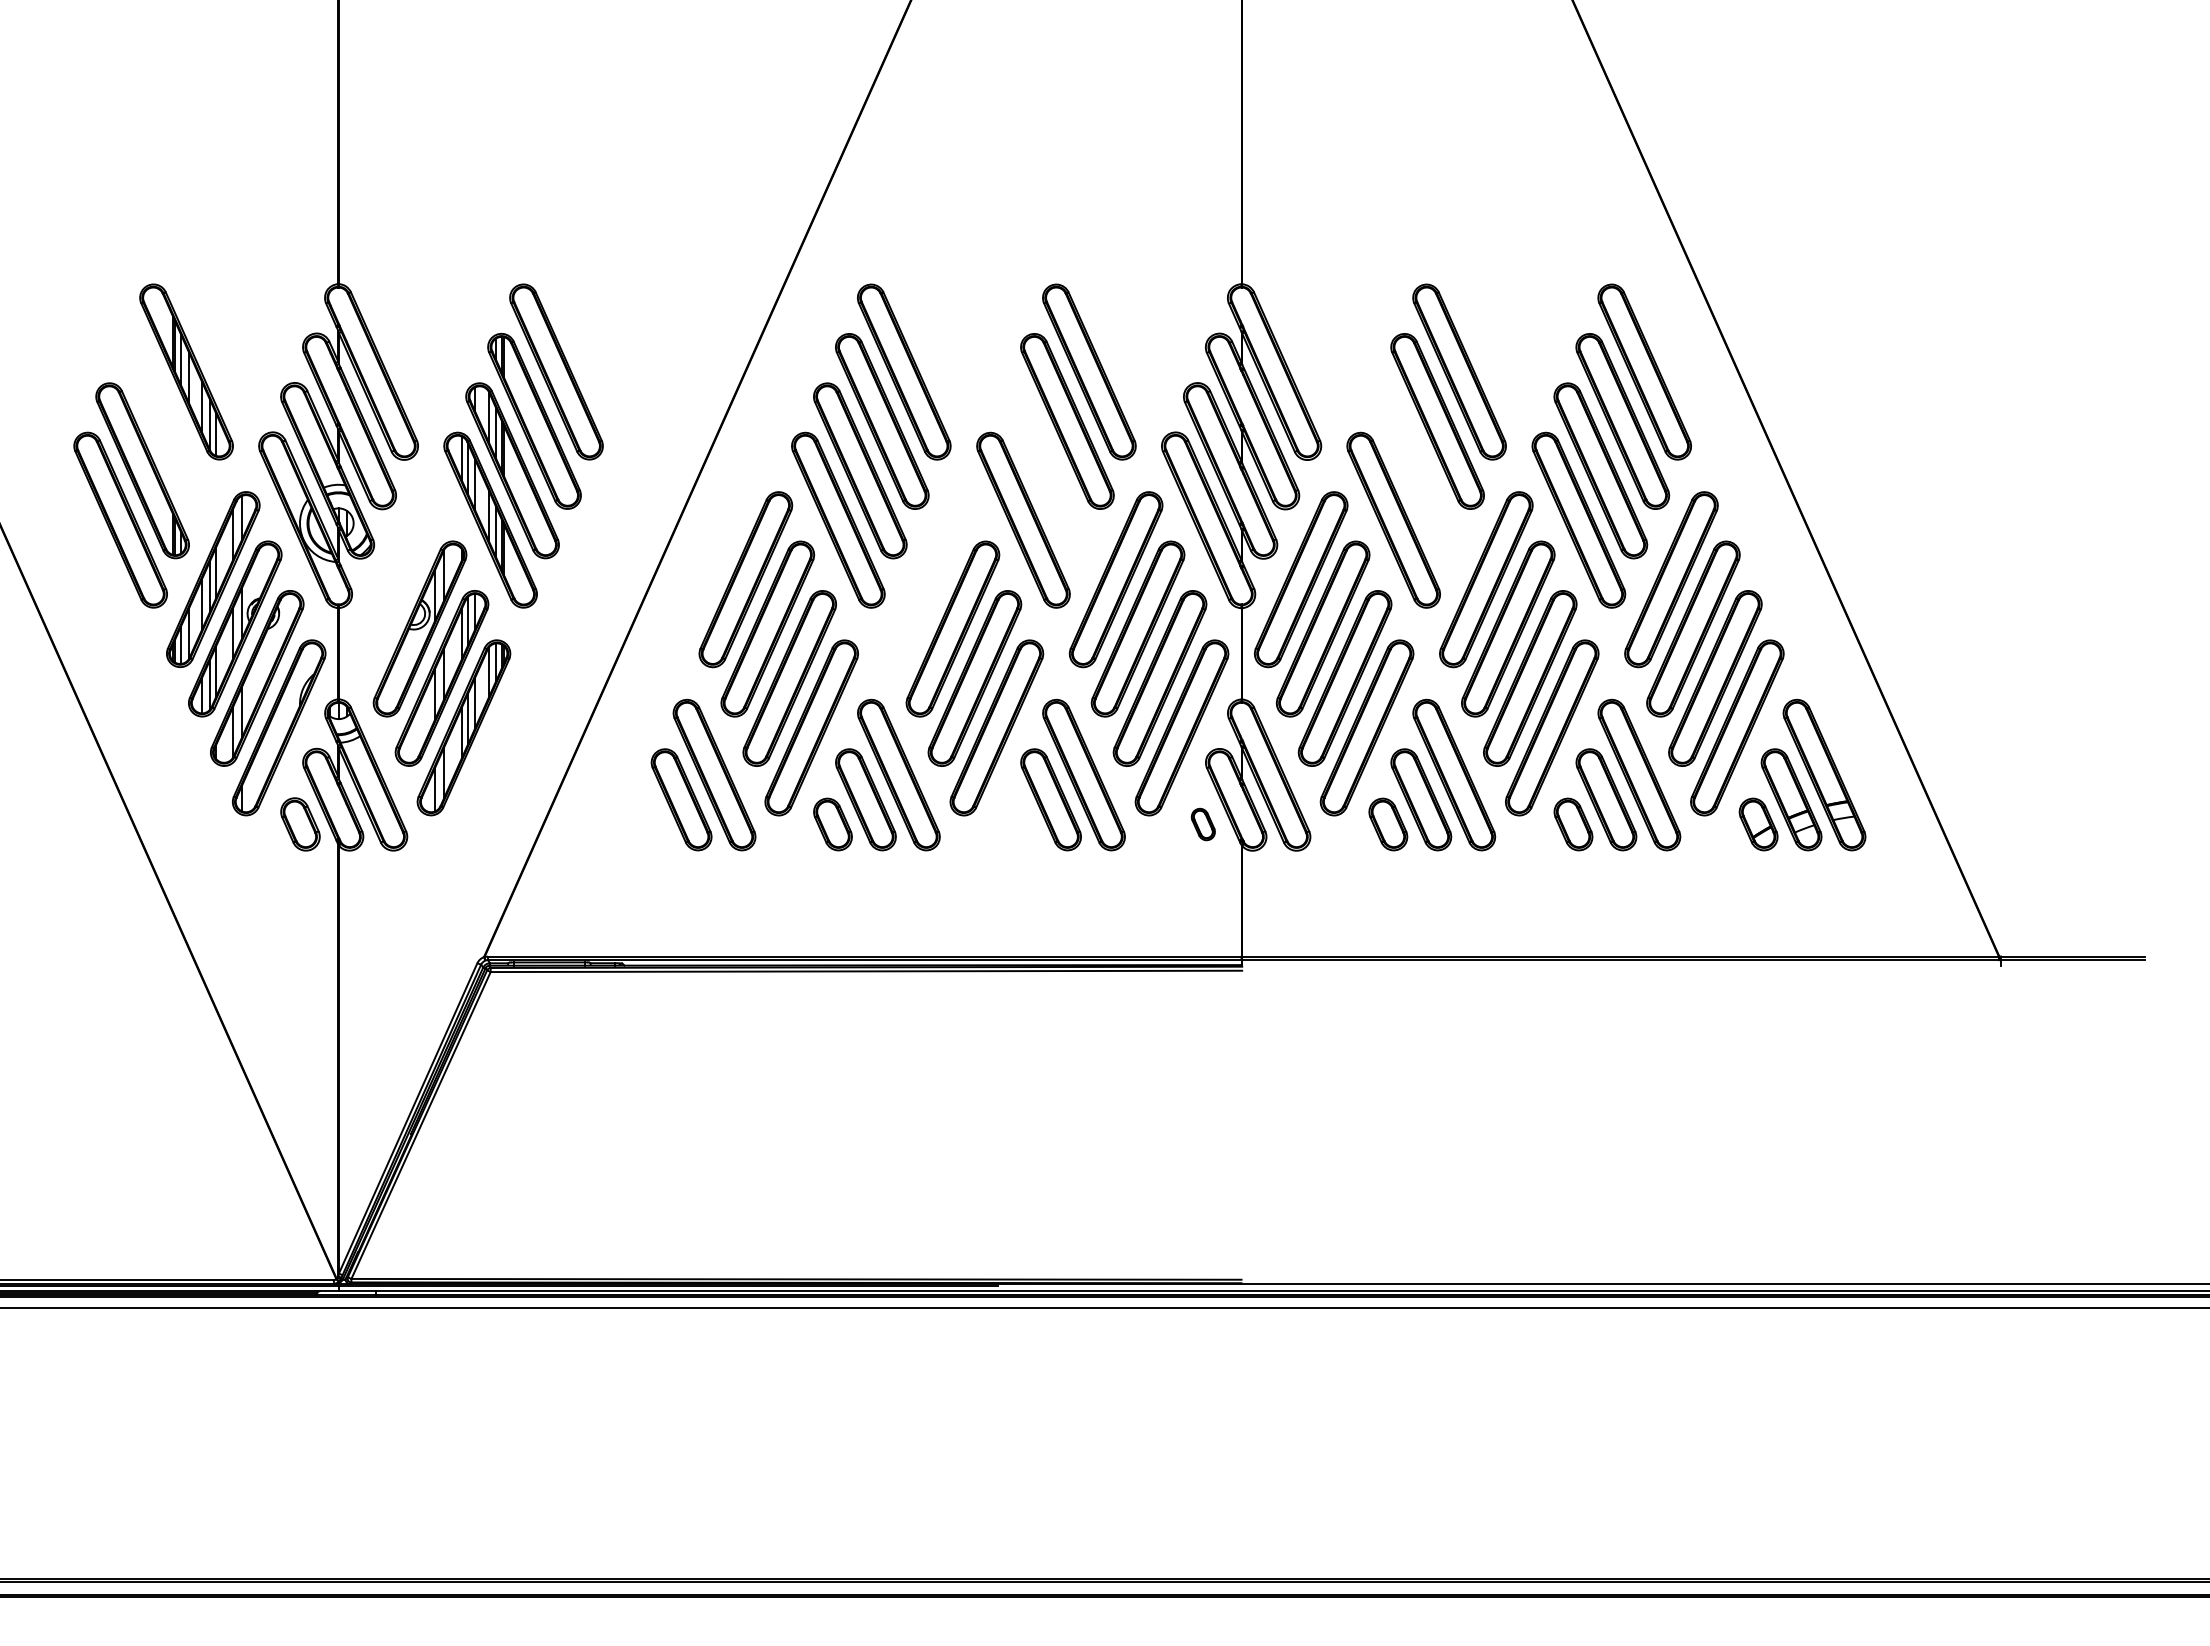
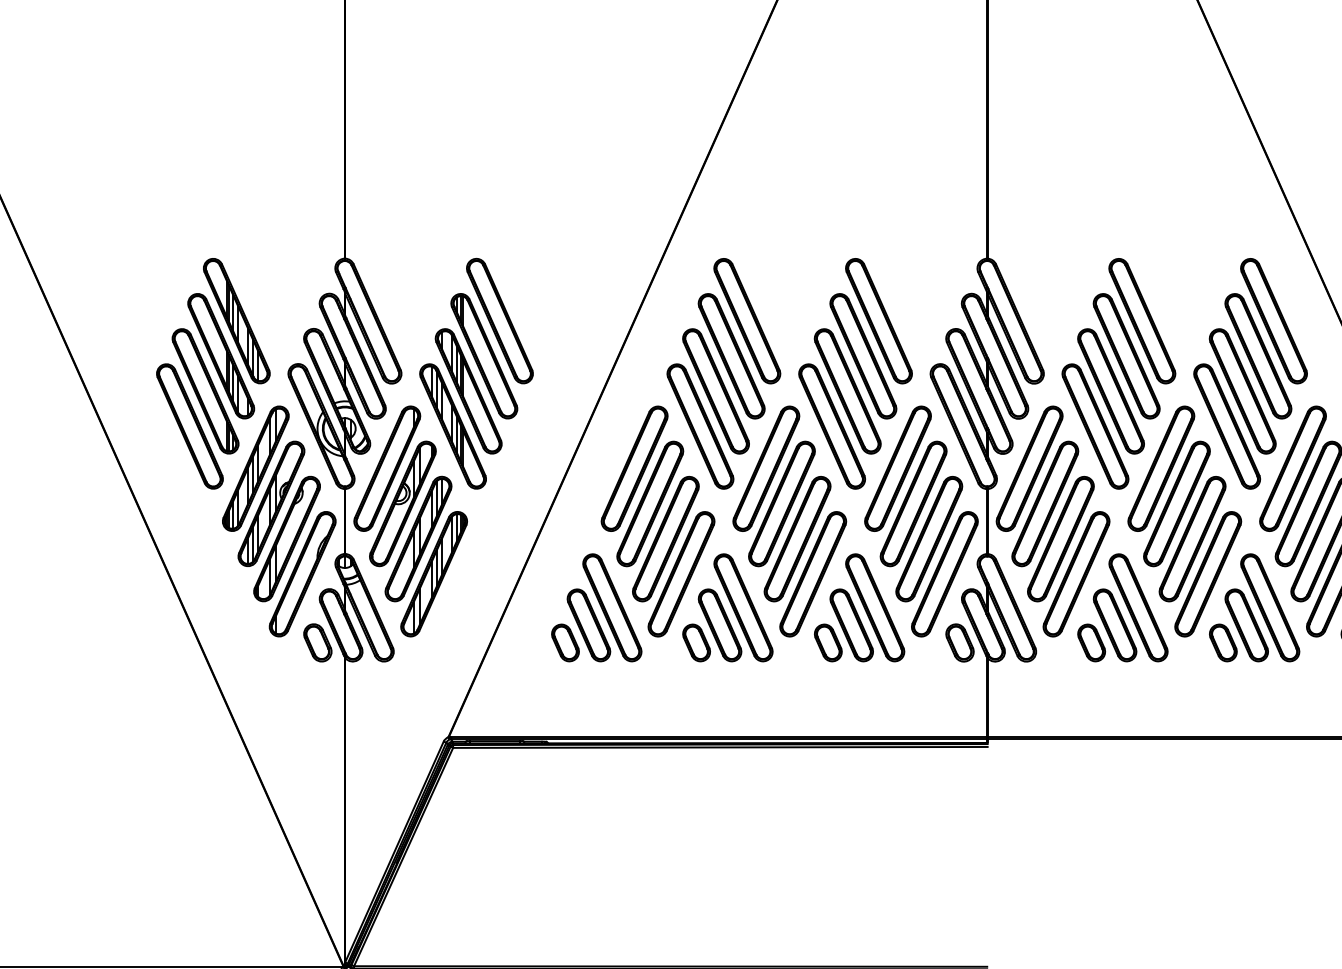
part: (164, 421) -> (221, 356), added
part: (1045, 470) -> (847, 391), added
part: (1415, 470) -> (1110, 391), added
part: (397, 579) -> (386, 468), added
part: (930, 579) -> (765, 468), added
part: (648, 824) -> (565, 642), added
part: (1017, 824) -> (827, 642), added
part: (1203, 824) -> (960, 642), size x1.67

